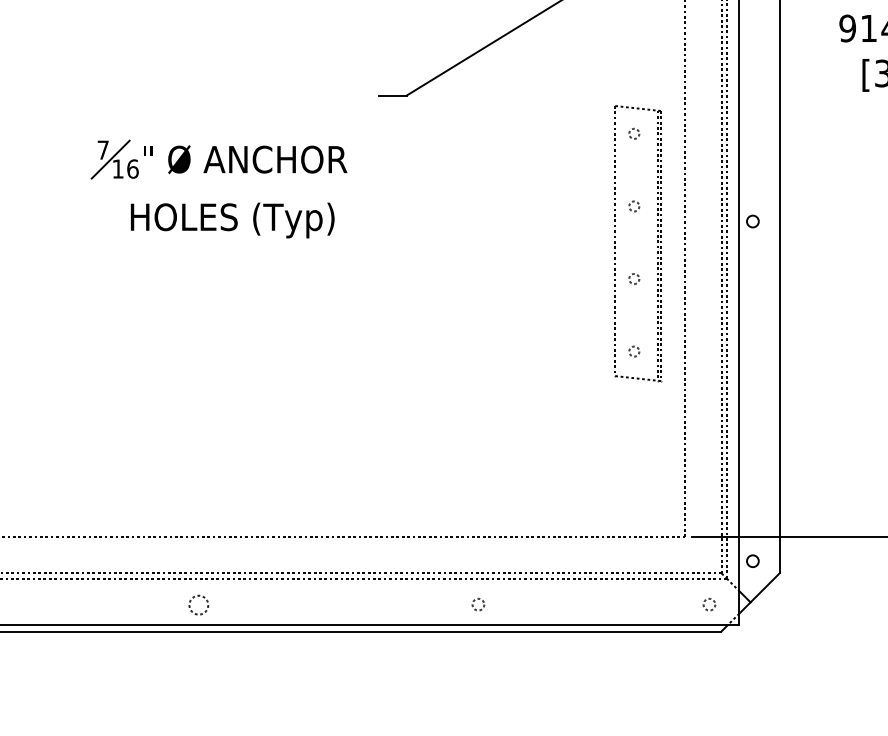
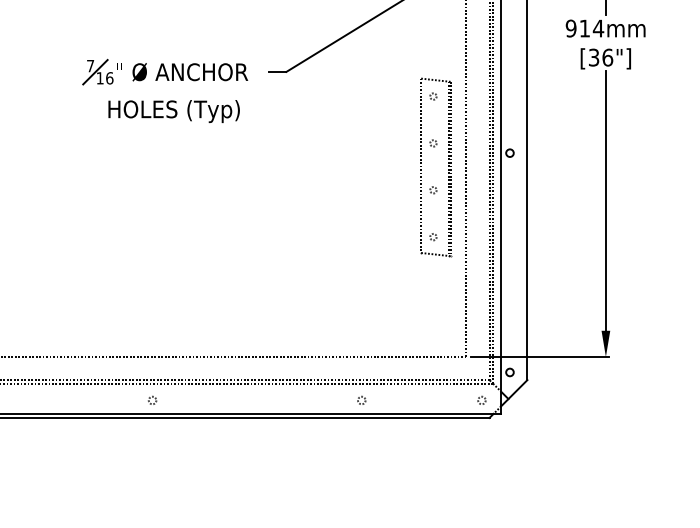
part: (222, 172) -> (167, 80), moved
circle: (199, 603) -> (152, 399), size x0.62
circle: (477, 603) -> (361, 399), moved

